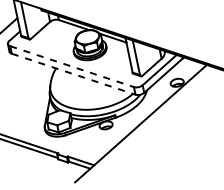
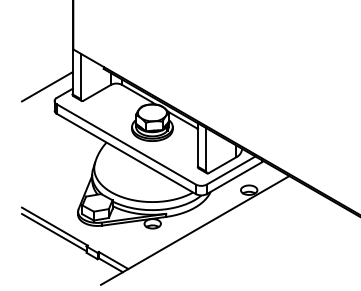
line: (72, 66) -> (126, 144), dashed -> solid
line: (73, 74) -> (126, 154), dashed -> solid

